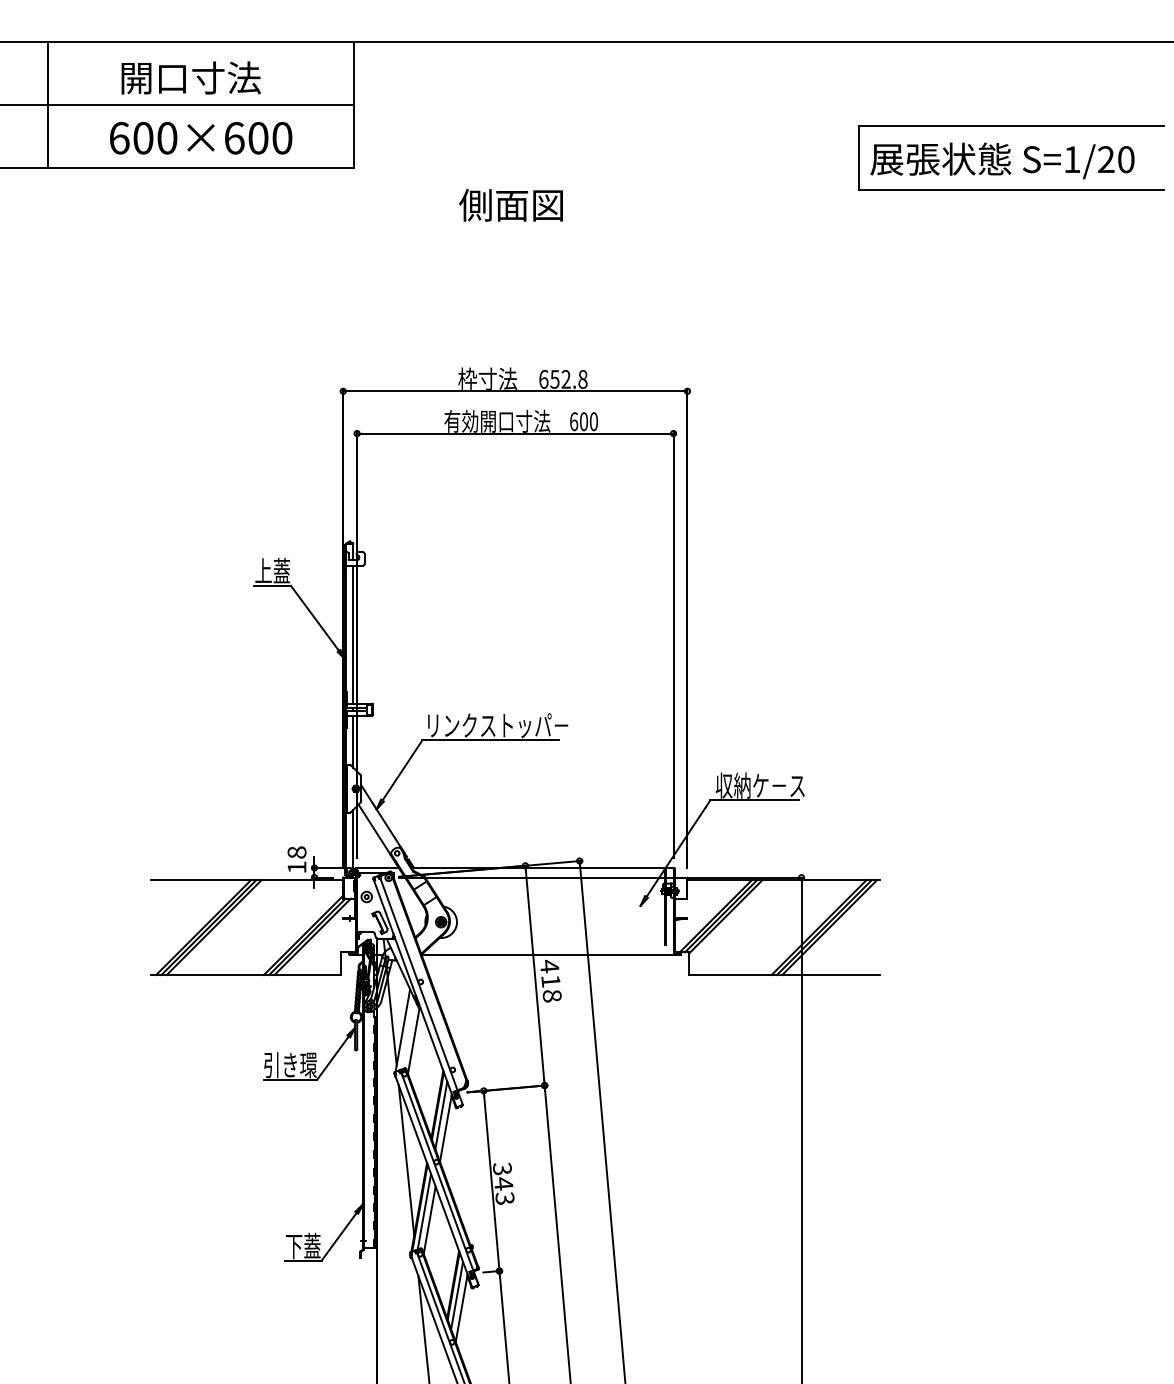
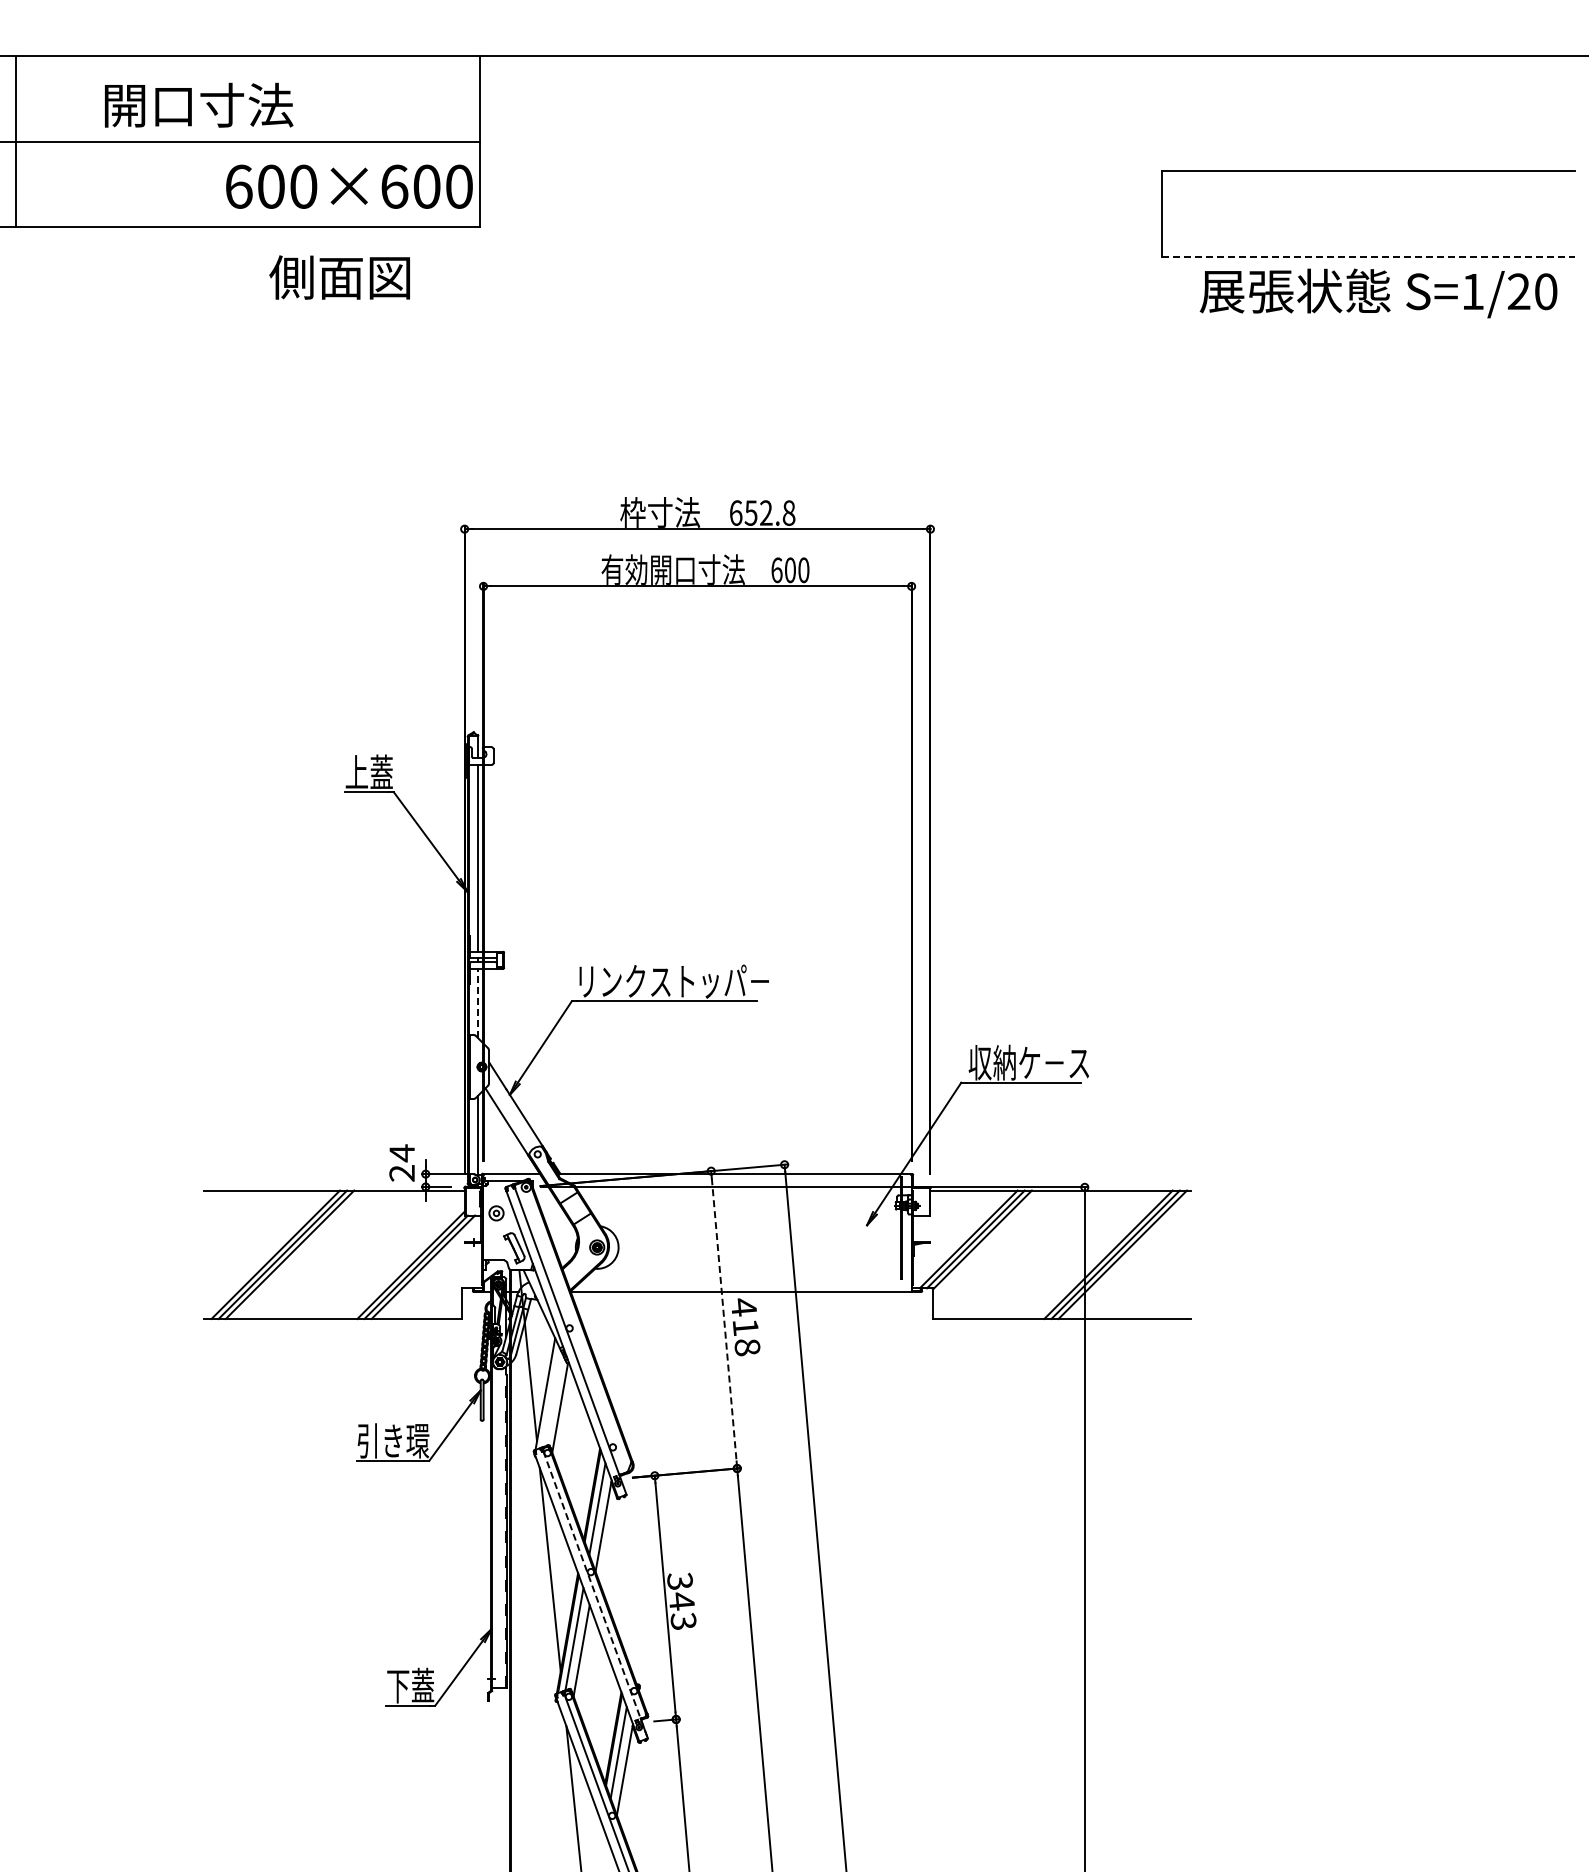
text: (191, 77) -> (199, 104), moved
line: (48, 104) -> (16, 141), moved
text: (201, 138) -> (349, 186), moved
text: (1002, 160) -> (1378, 293), moved
line: (1011, 190) -> (1368, 257), solid -> dashed
text: (510, 205) -> (339, 277), moved
line: (353, 741) -> (478, 1003), solid -> dashed
text: (297, 859) -> (402, 1162), 18 -> 24
line: (535, 976) -> (724, 1320), solid -> dashed
line: (439, 1178) -> (595, 1594), solid -> dashed

